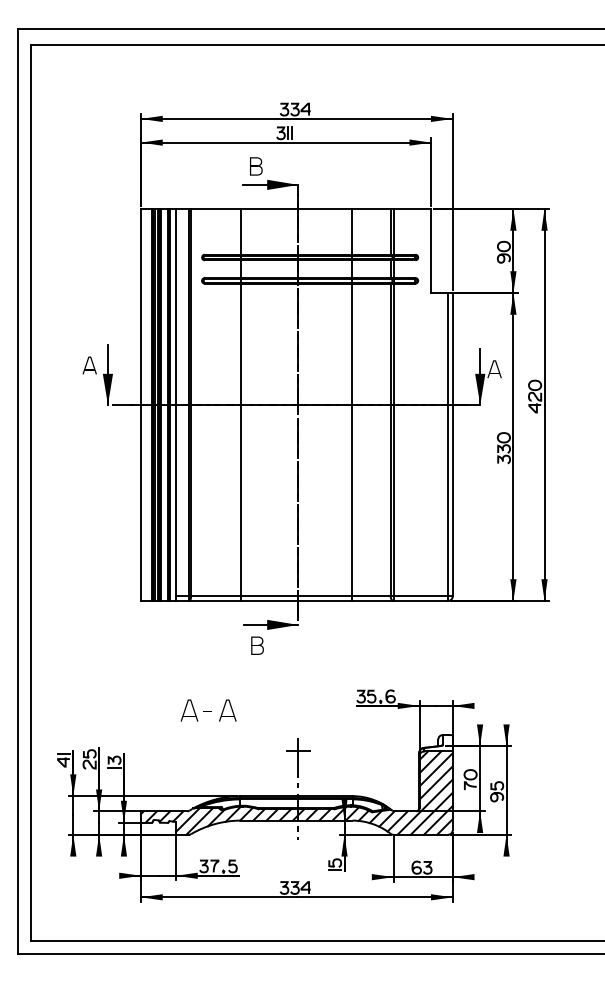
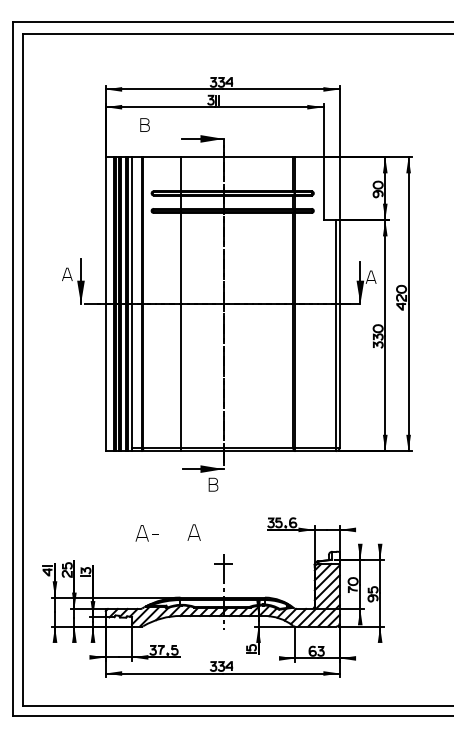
part: (256, 166) -> (145, 125), moved
line: (352, 404) -> (264, 303), removed
part: (257, 645) -> (213, 484), moved
part: (227, 710) -> (193, 532), moved

